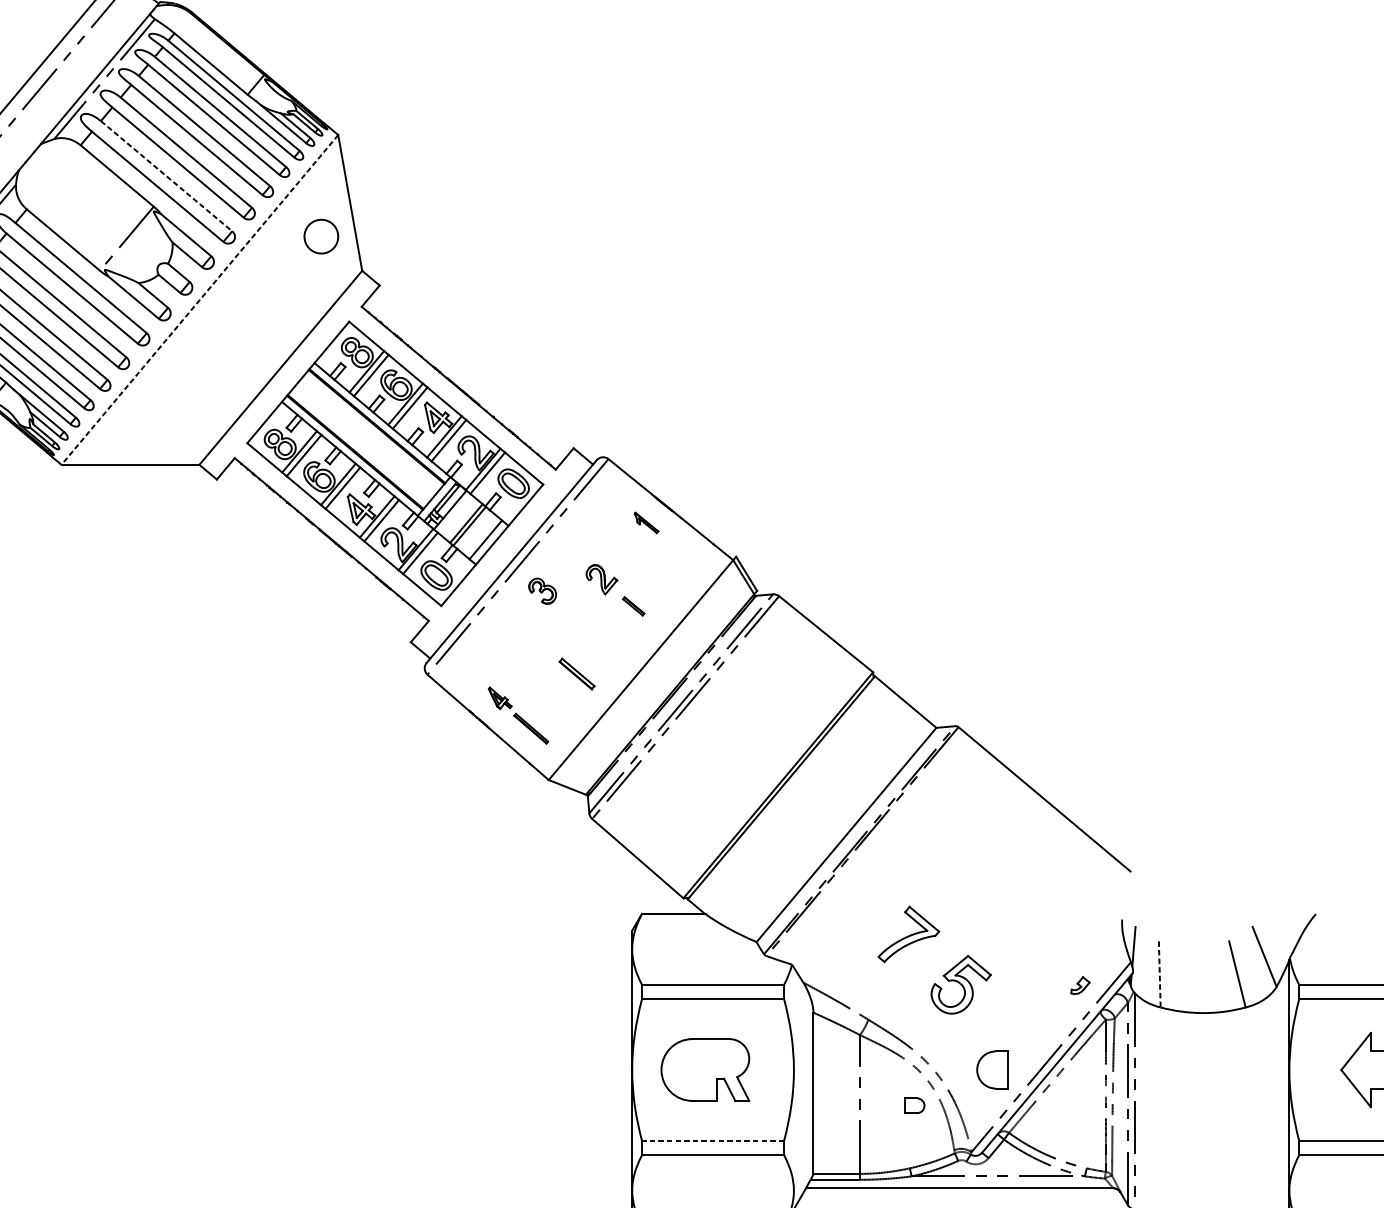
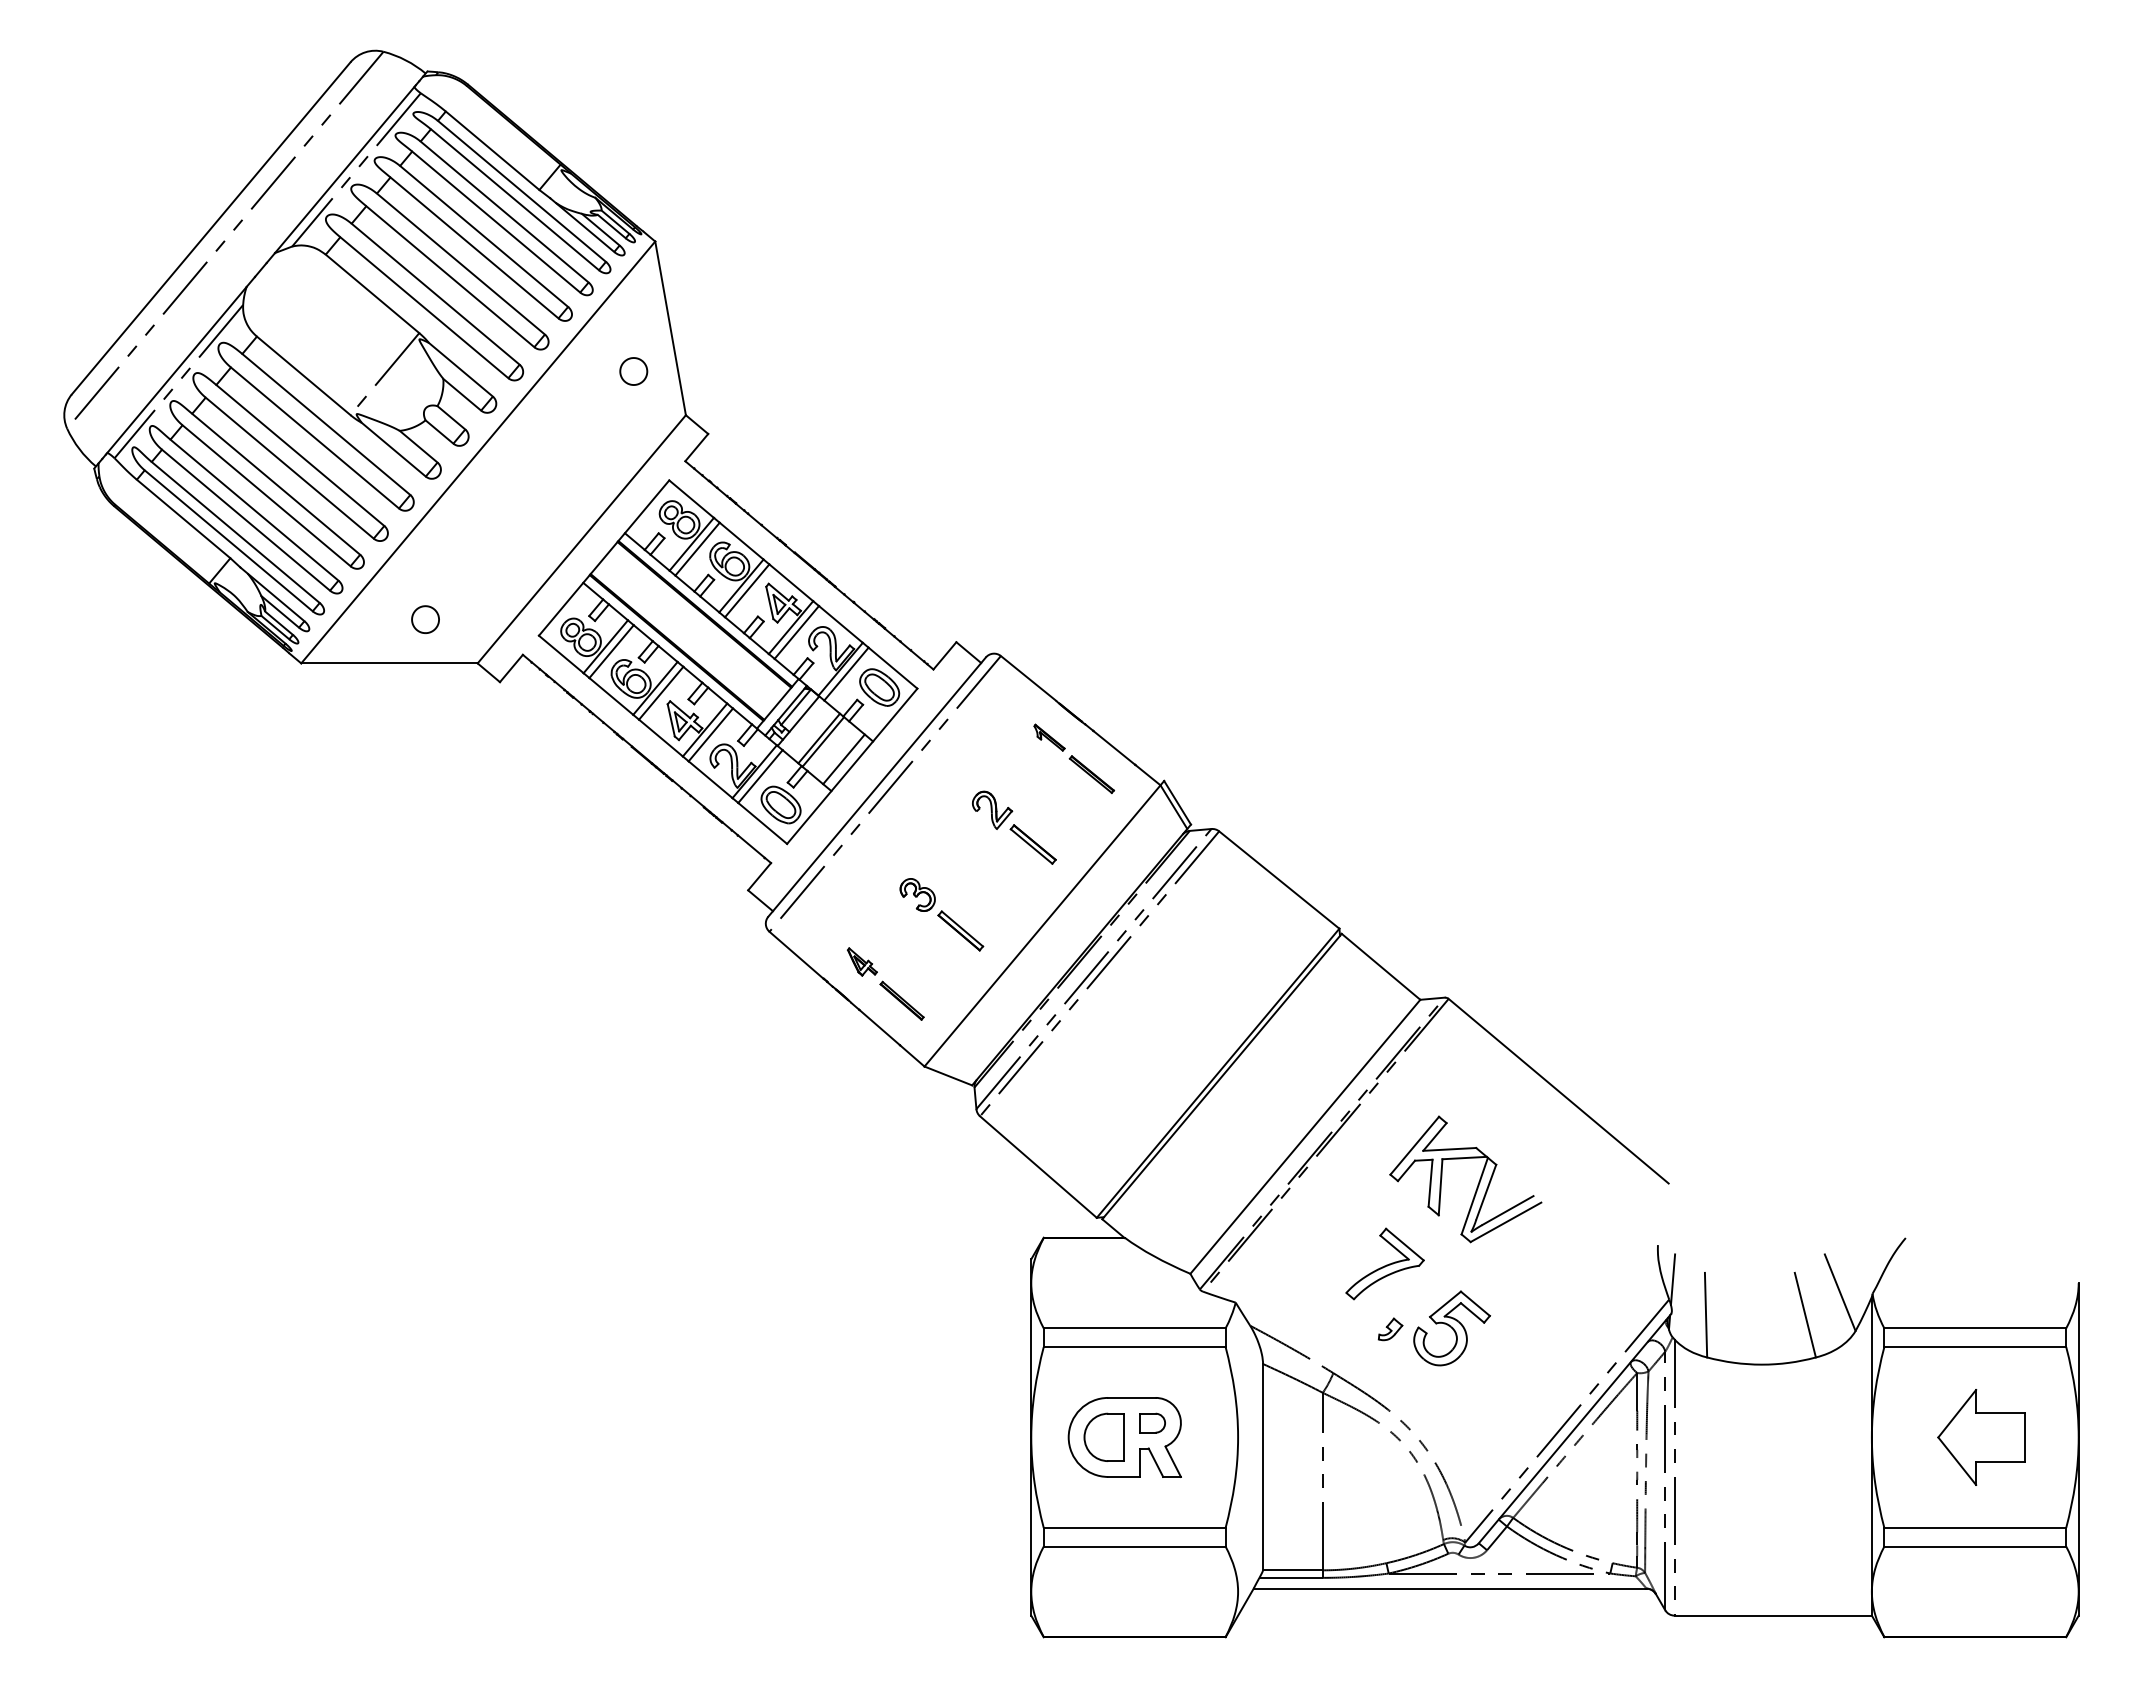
line: (166, 176) -> (435, 294), dashed -> solid
part: (321, 236) -> (633, 371), size x0.62
line: (199, 299) -> (477, 452), dashed -> solid
part: (158, 430) -> (425, 619), added
part: (679, 551) -> (1091, 774), added
part: (542, 590) -> (917, 894), moved
part: (633, 606) -> (1032, 844), size x1.67
part: (981, 872) -> (1477, 1184), added
line: (1160, 974) -> (1706, 1315), dashed -> solid
part: (1080, 985) -> (1390, 1329), moved
part: (992, 1069) -> (1103, 1436), moved
part: (914, 1105) -> (1152, 1422), moved
line: (712, 1140) -> (1134, 1527), dashed -> solid

